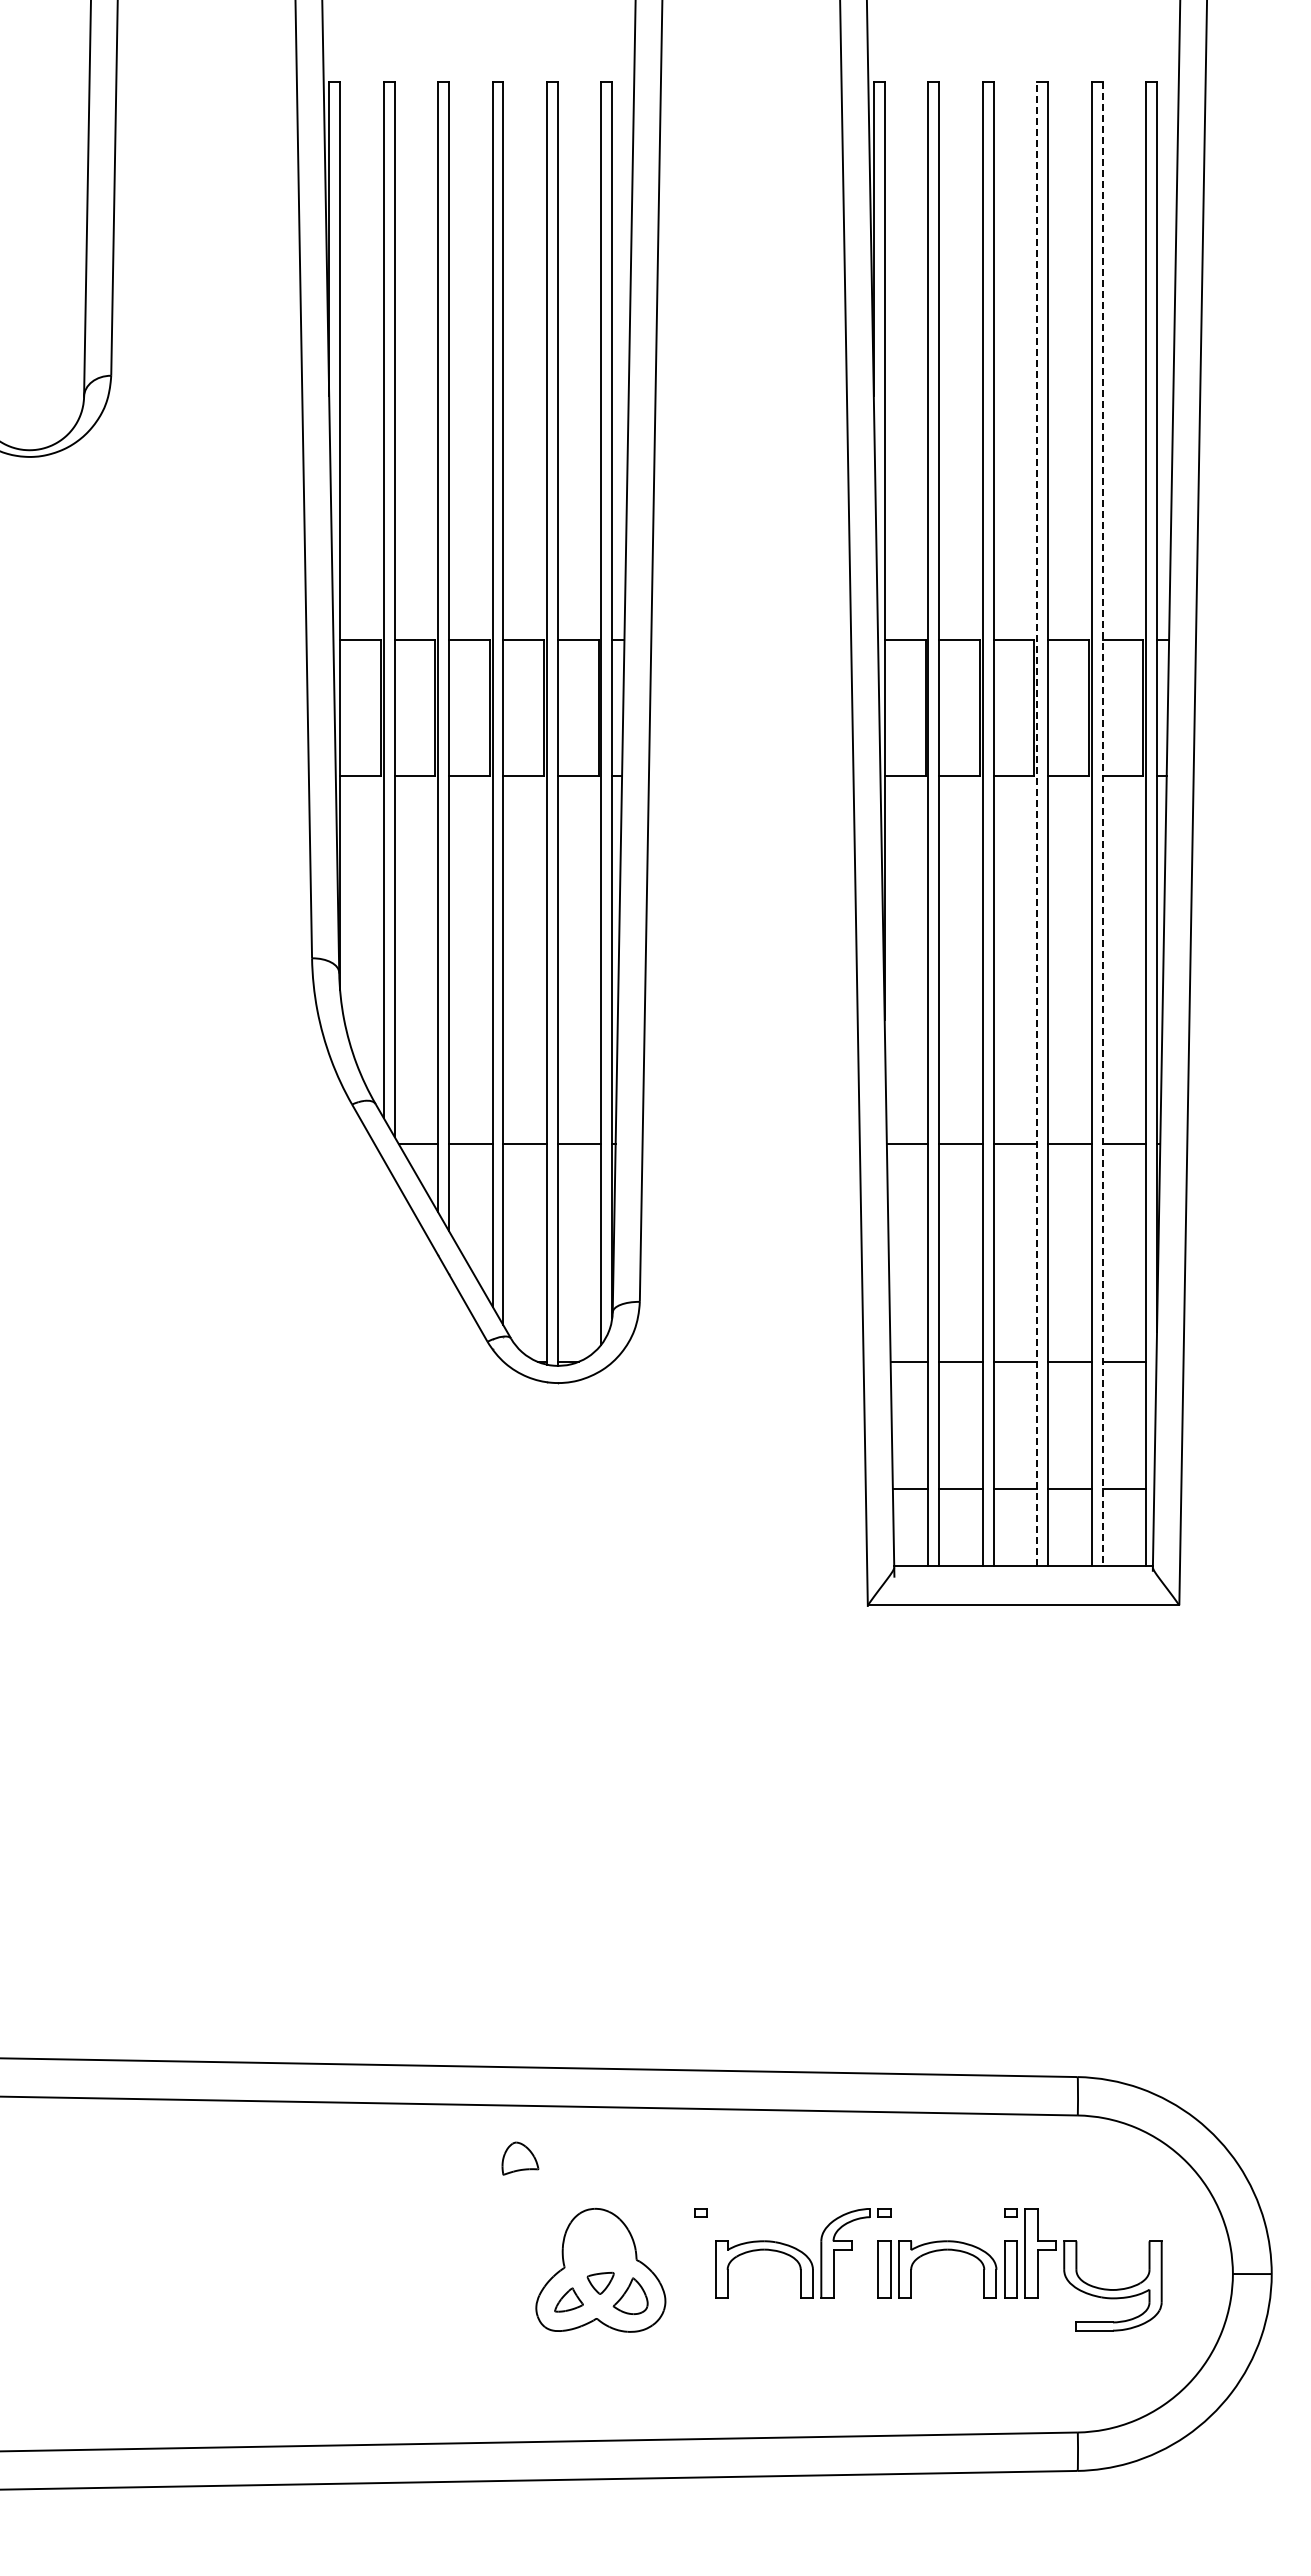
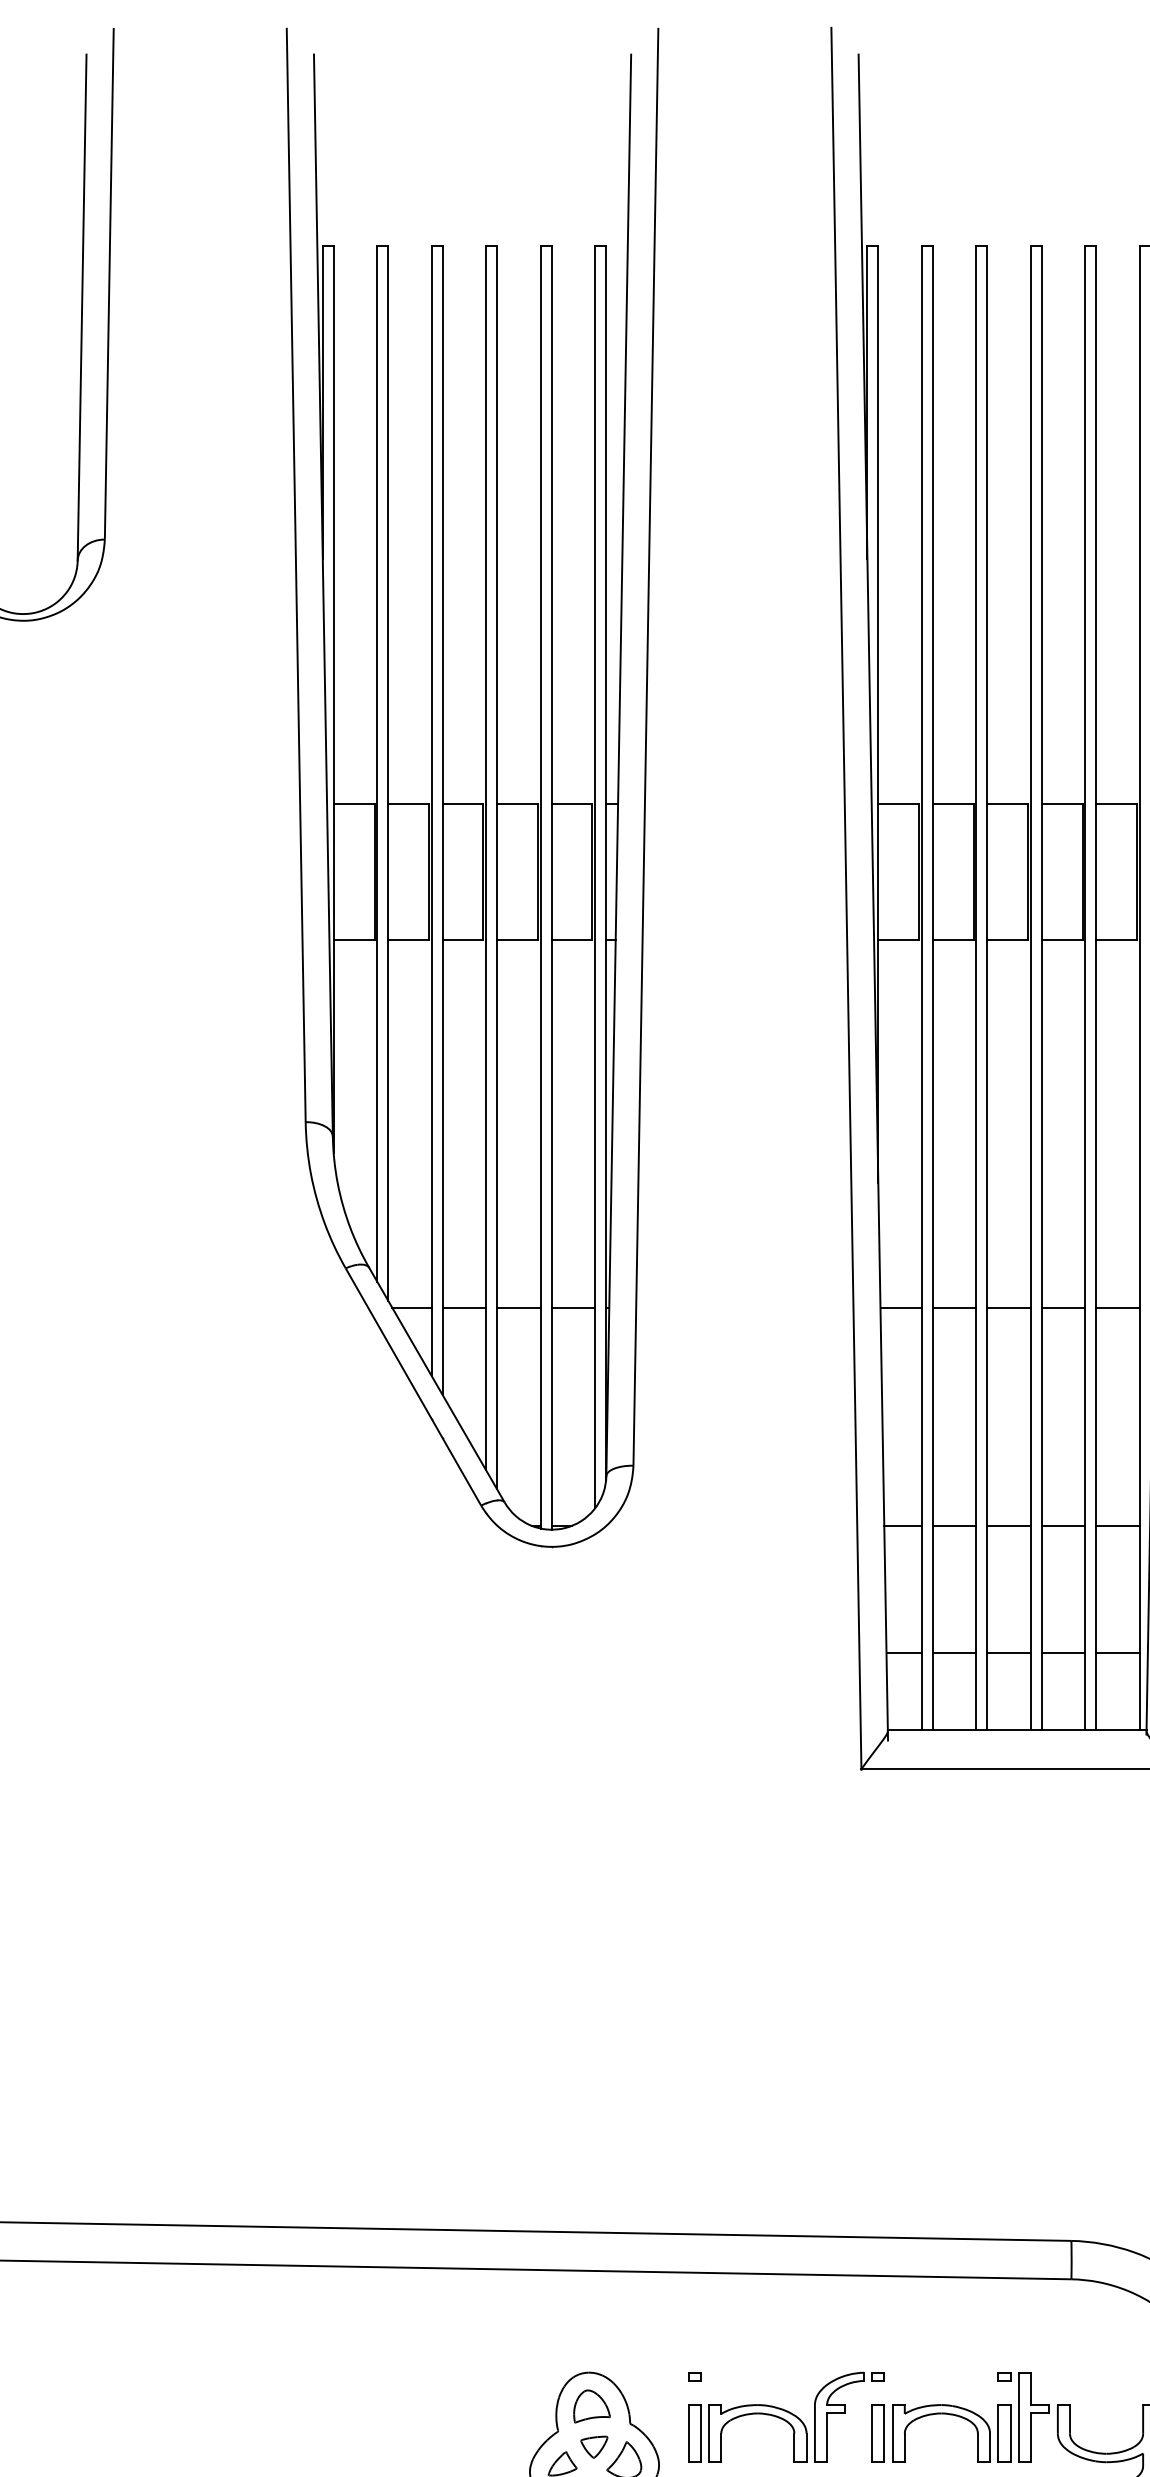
line: (1037, 823) -> (1031, 987), dashed -> solid
line: (1102, 824) -> (1096, 988), dashed -> solid
part: (520, 2158) -> (592, 2406), moved
part: (700, 2269) -> (694, 2433), added

